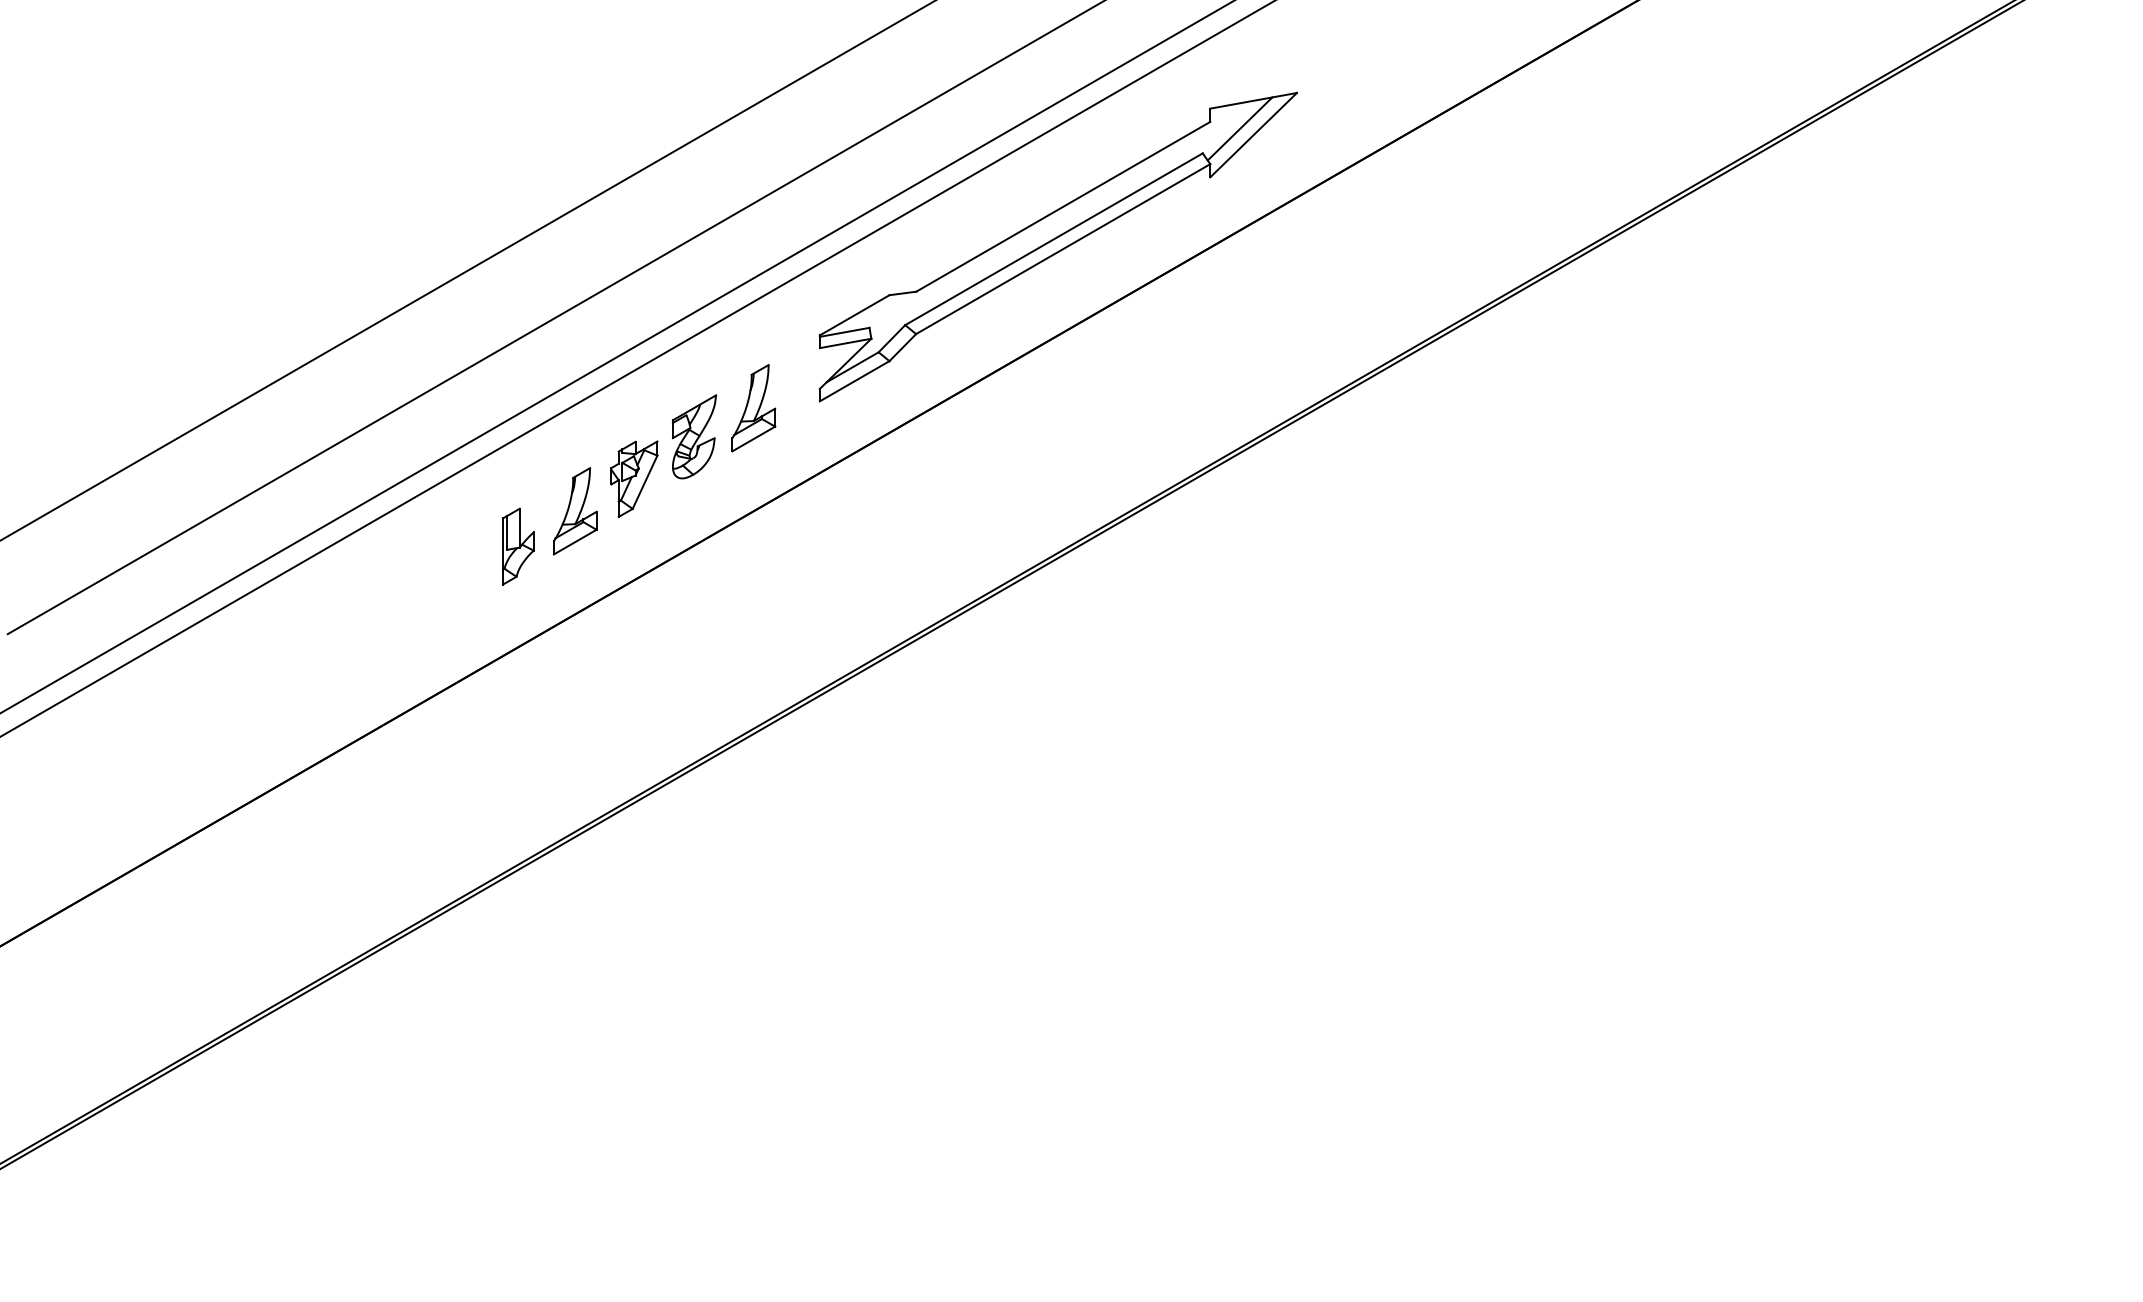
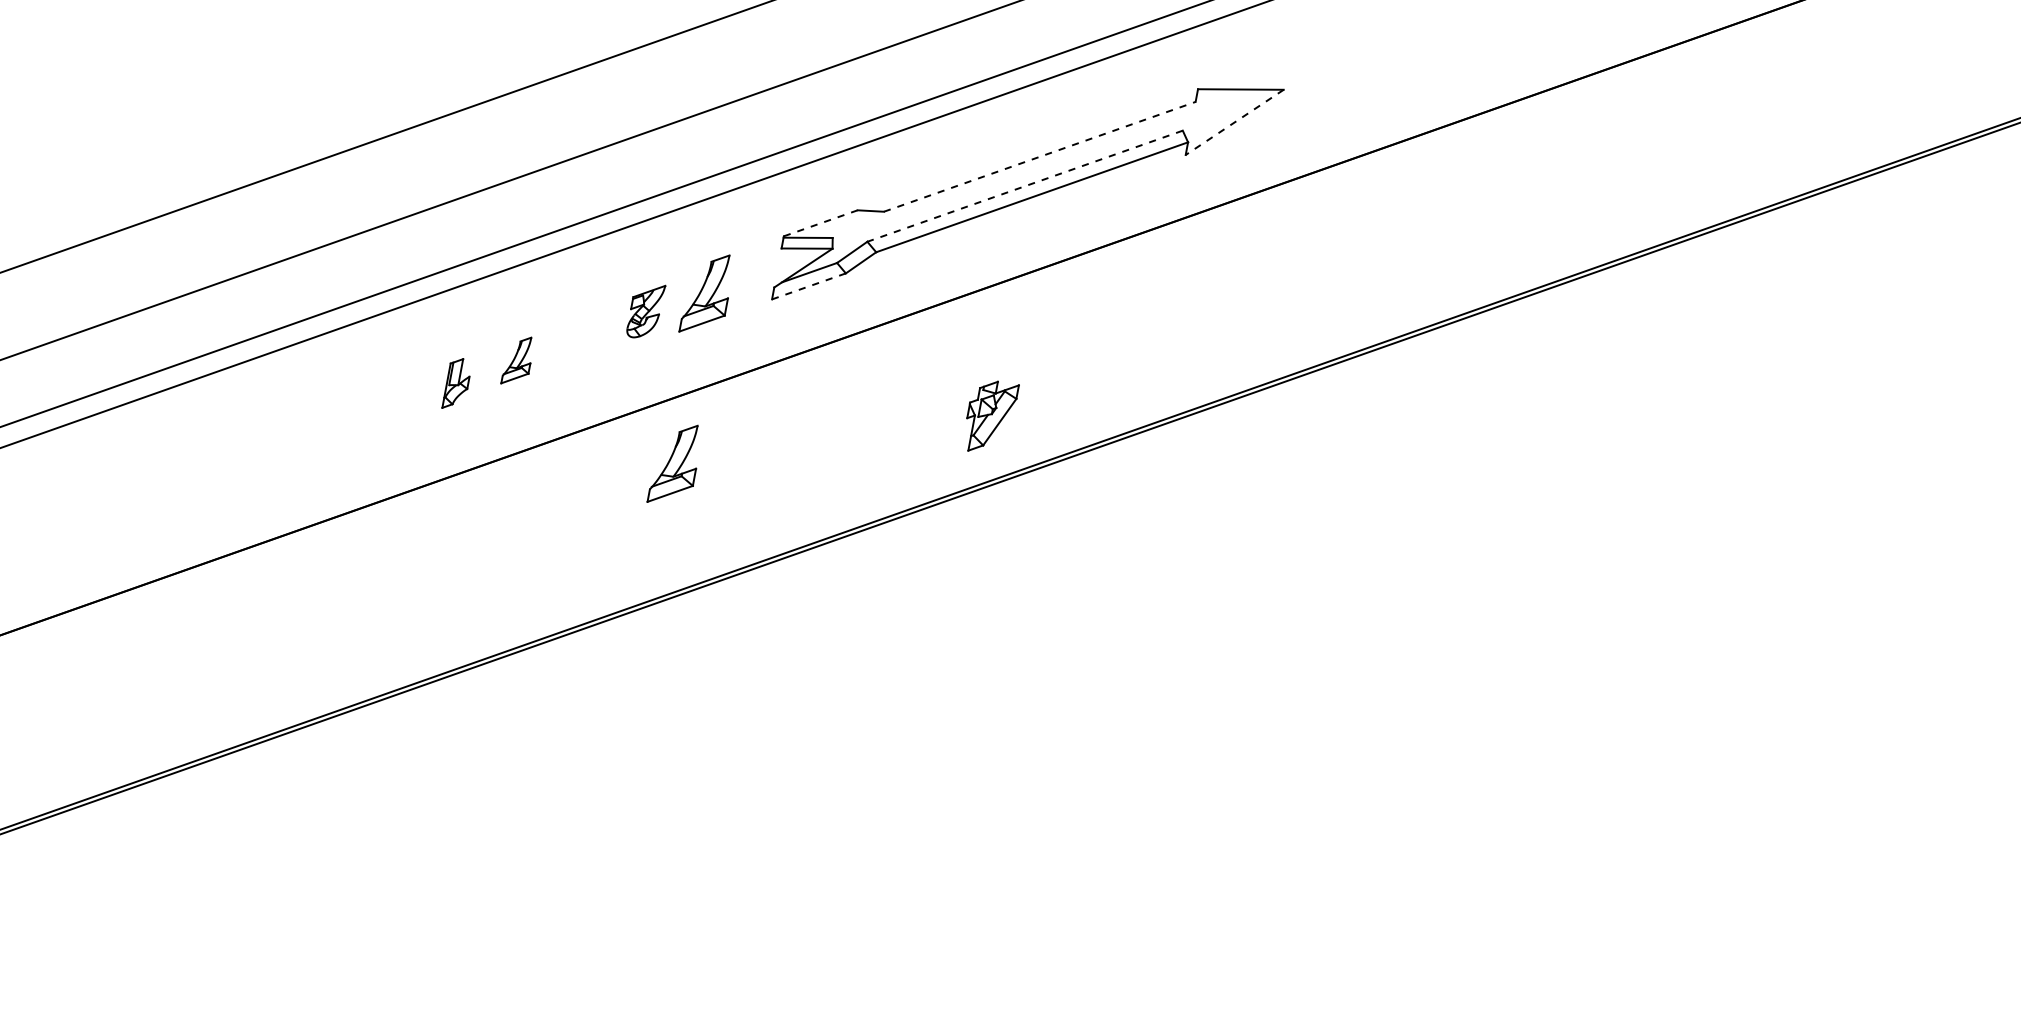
line: (1239, 128) -> (1222, 113), removed
line: (1253, 135) -> (1234, 122), solid -> dashed
line: (1063, 206) -> (1040, 156), solid -> dashed
line: (1054, 239) -> (1025, 186), solid -> dashed
line: (855, 315) -> (821, 223), solid -> dashed
line: (854, 381) -> (808, 286), solid -> dashed
part: (694, 436) -> (645, 310), size x0.7
part: (634, 478) -> (990, 416), moved
part: (574, 511) -> (517, 360), size x0.6
part: (517, 546) -> (456, 384), size x0.7
part: (753, 586) -> (675, 464), added

